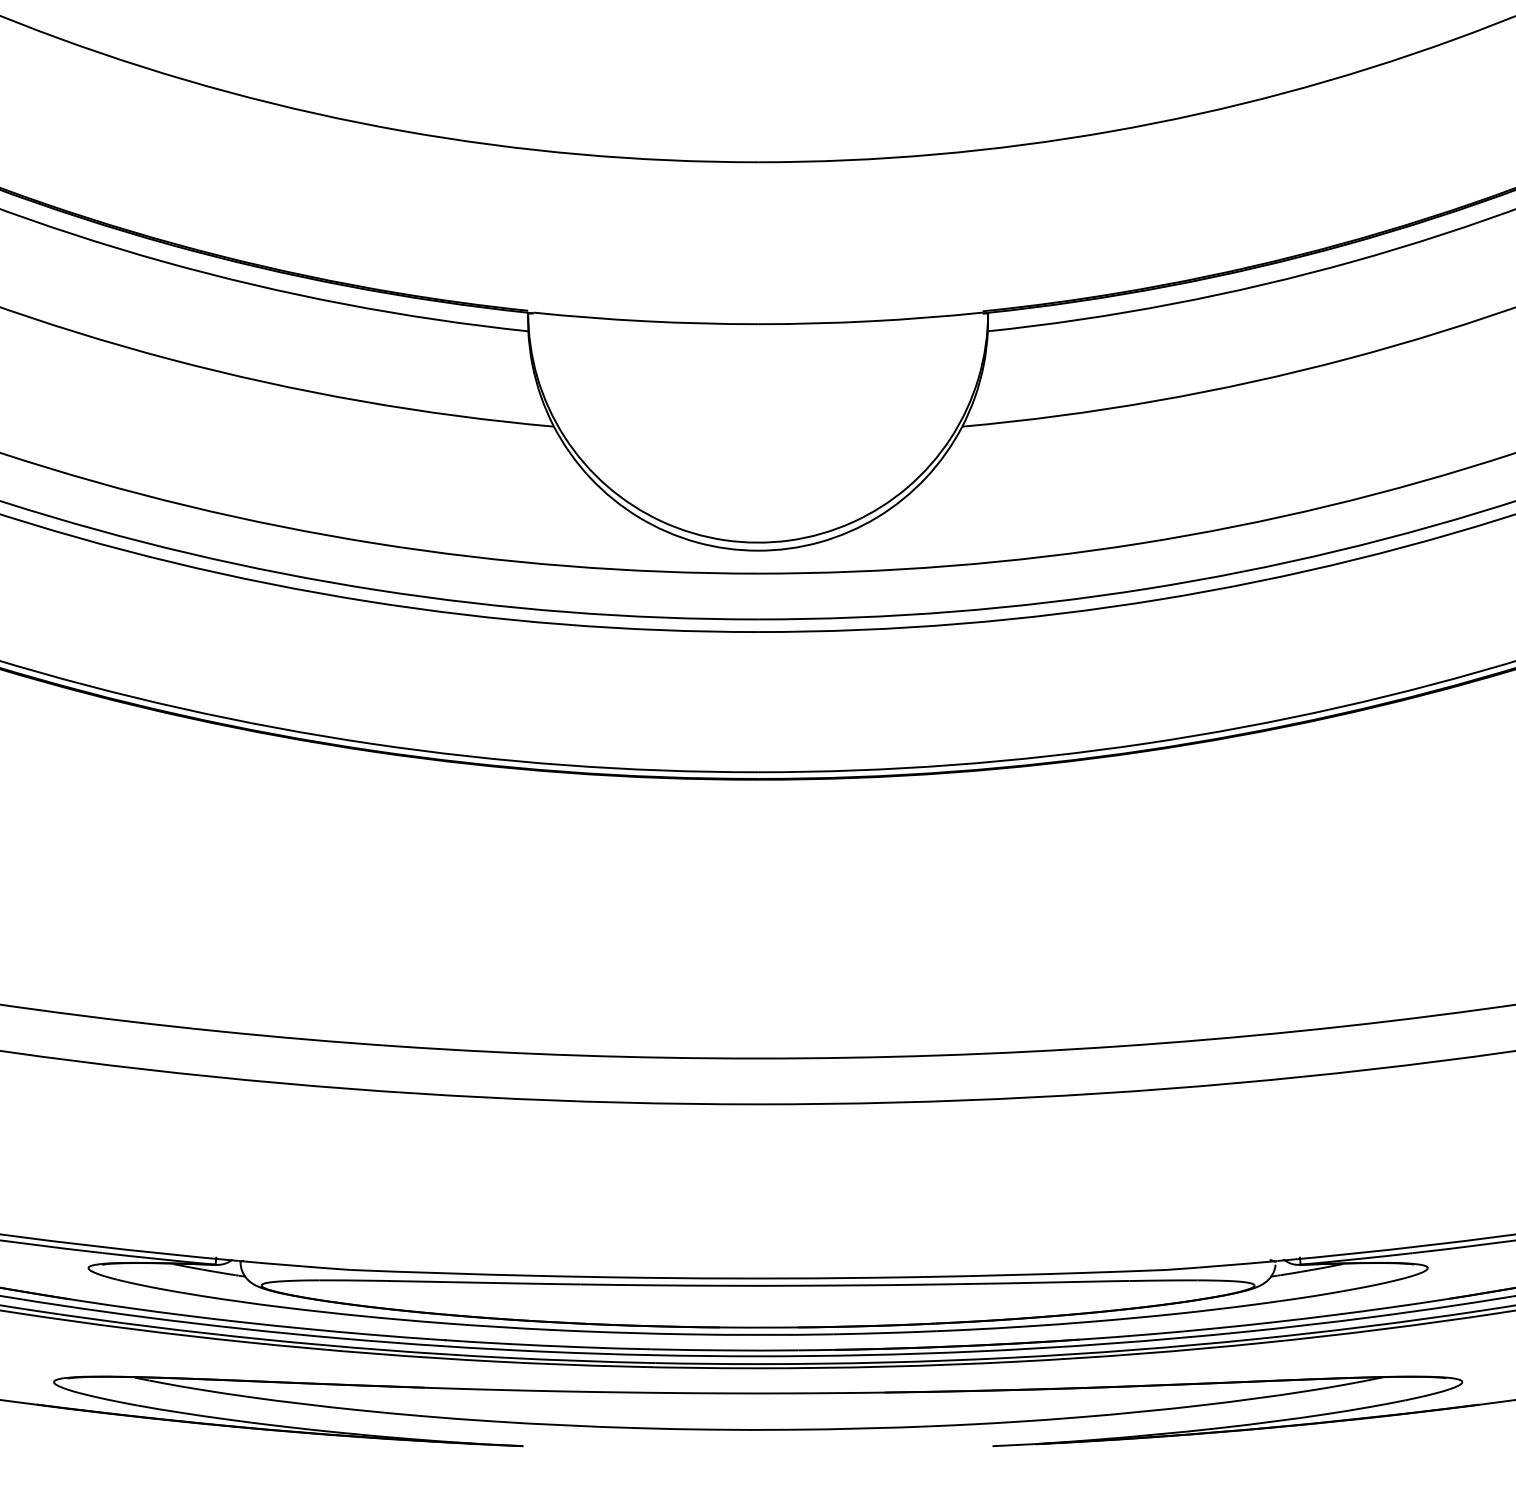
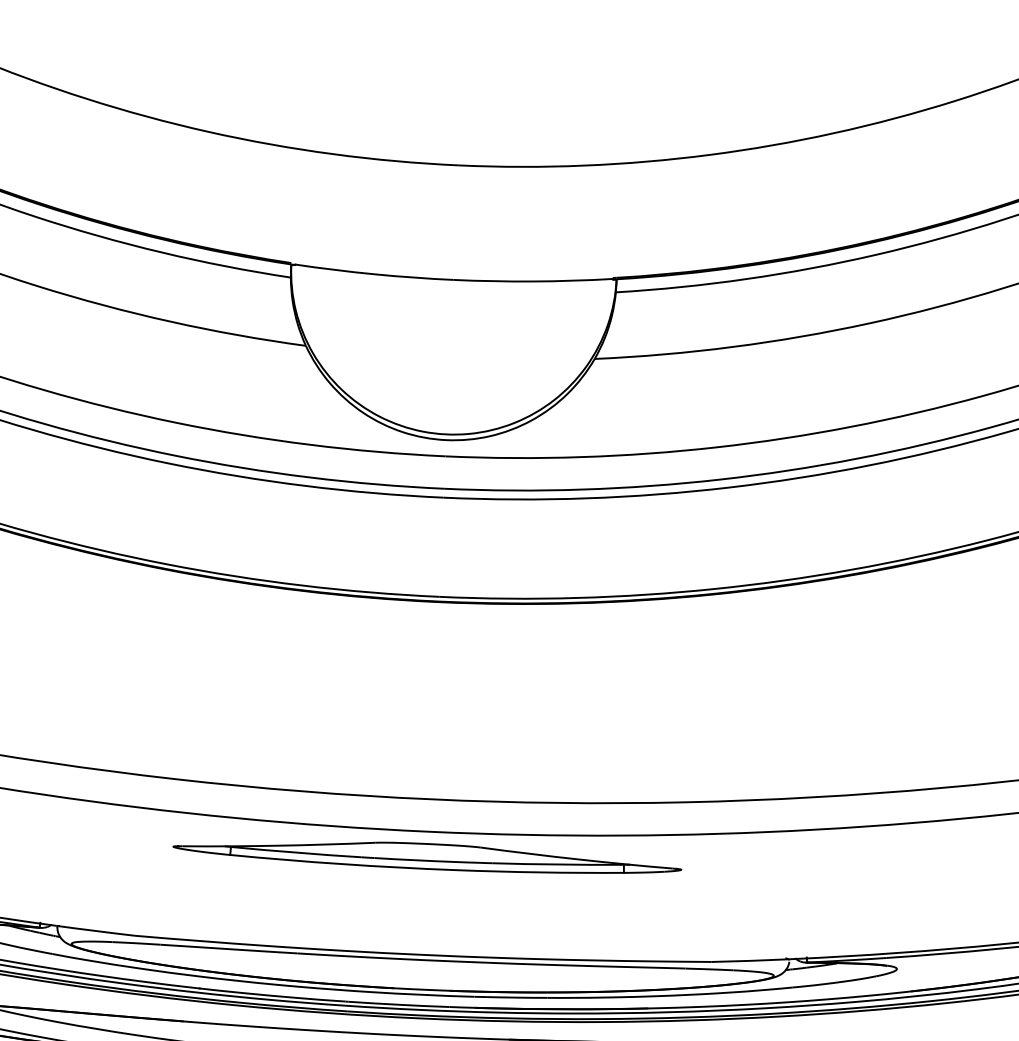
part: (757, 1138) -> (427, 855), added

